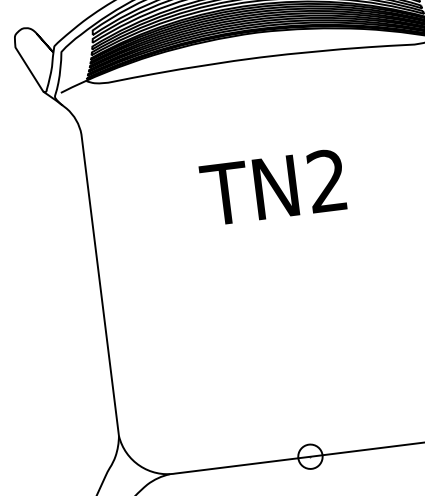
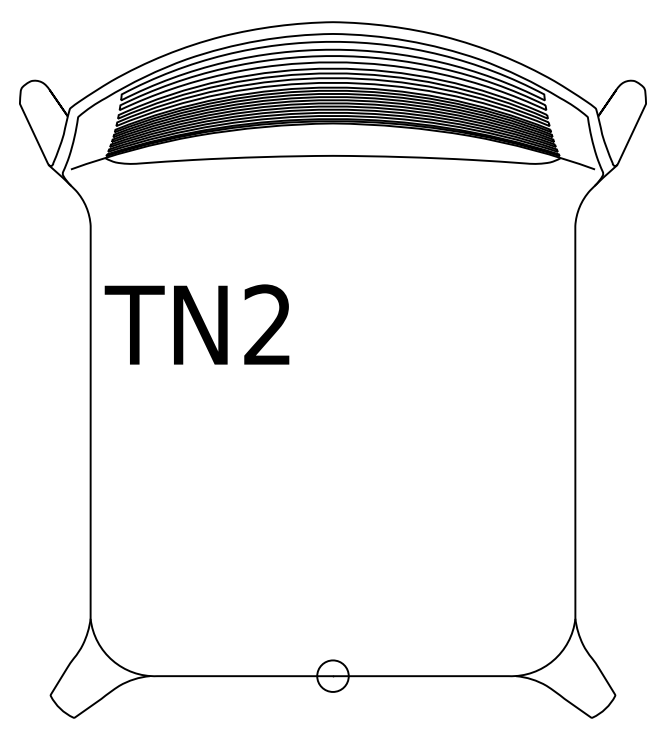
text: (272, 187) -> (196, 324), moved

